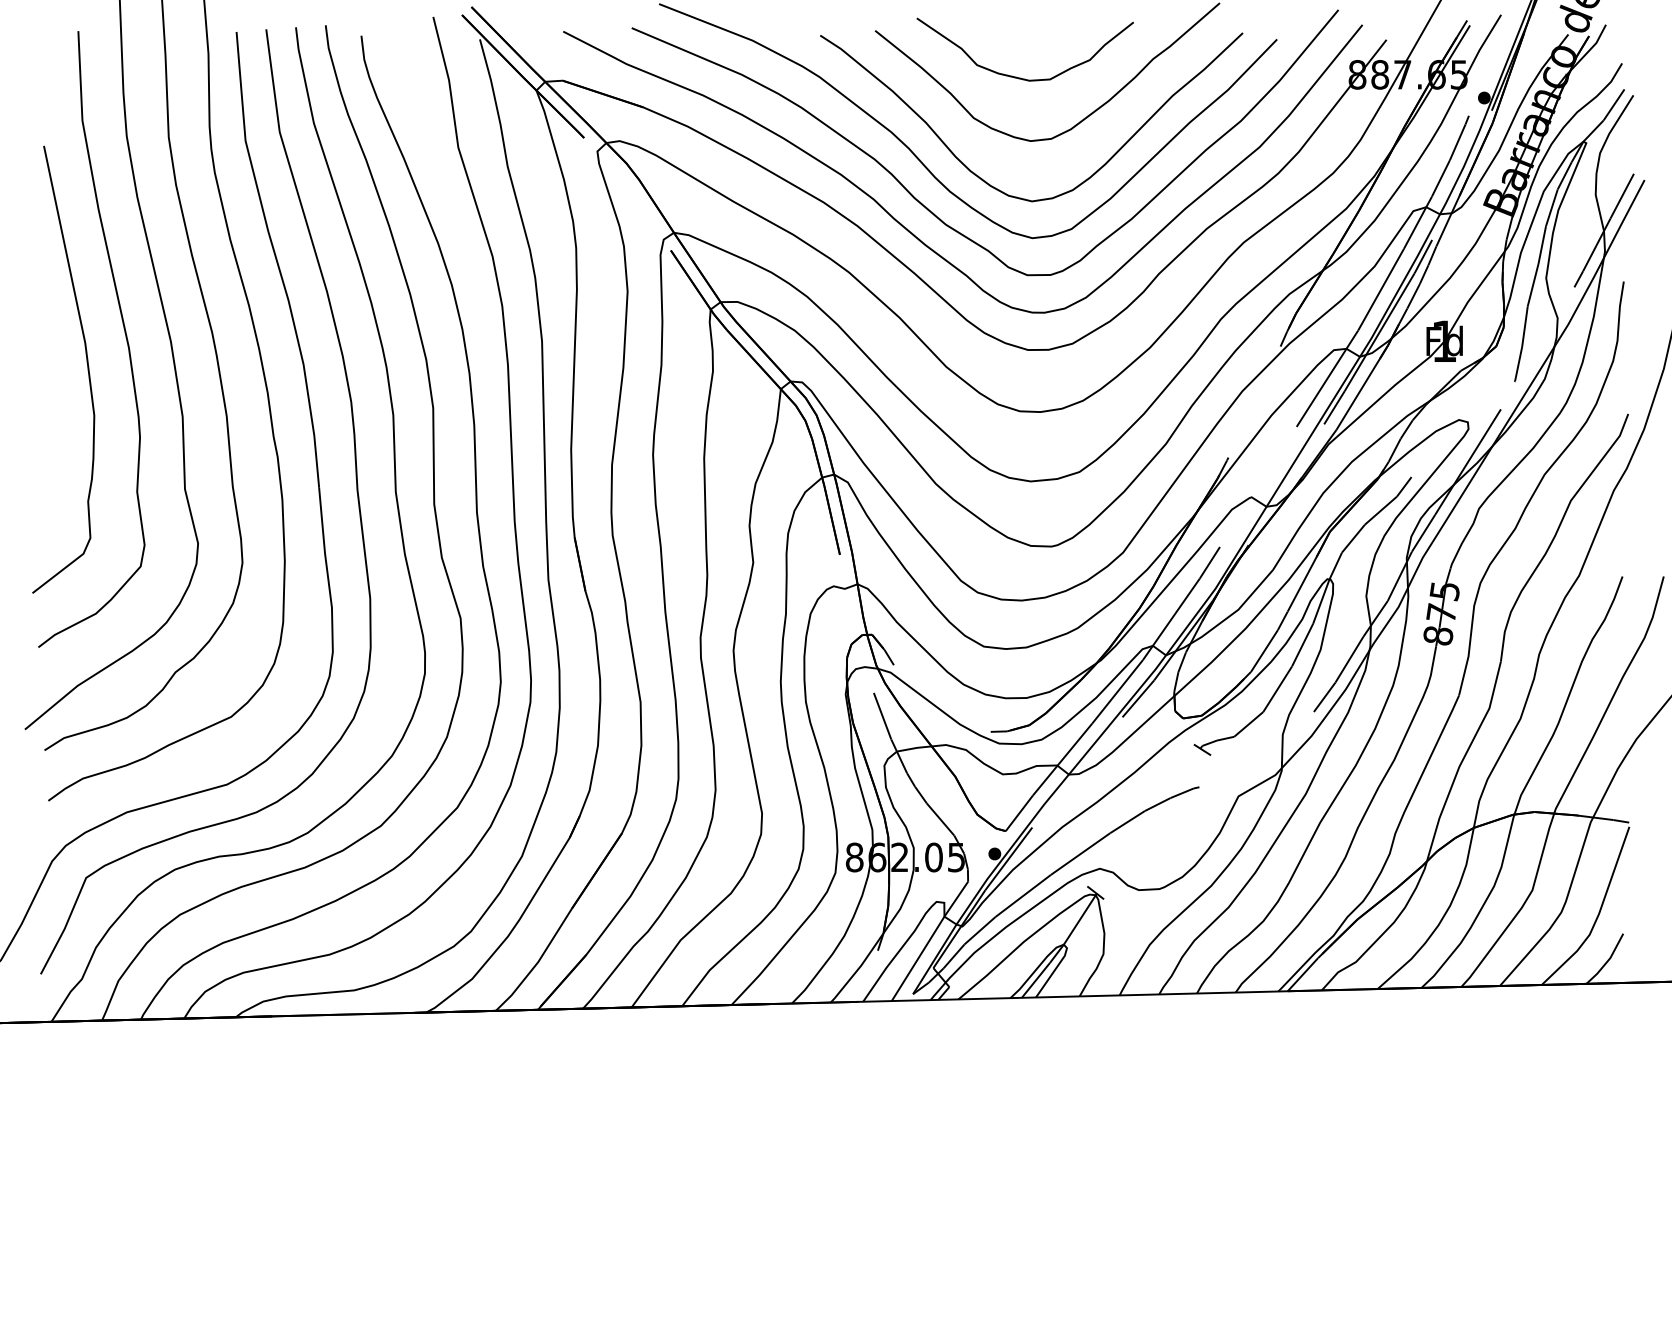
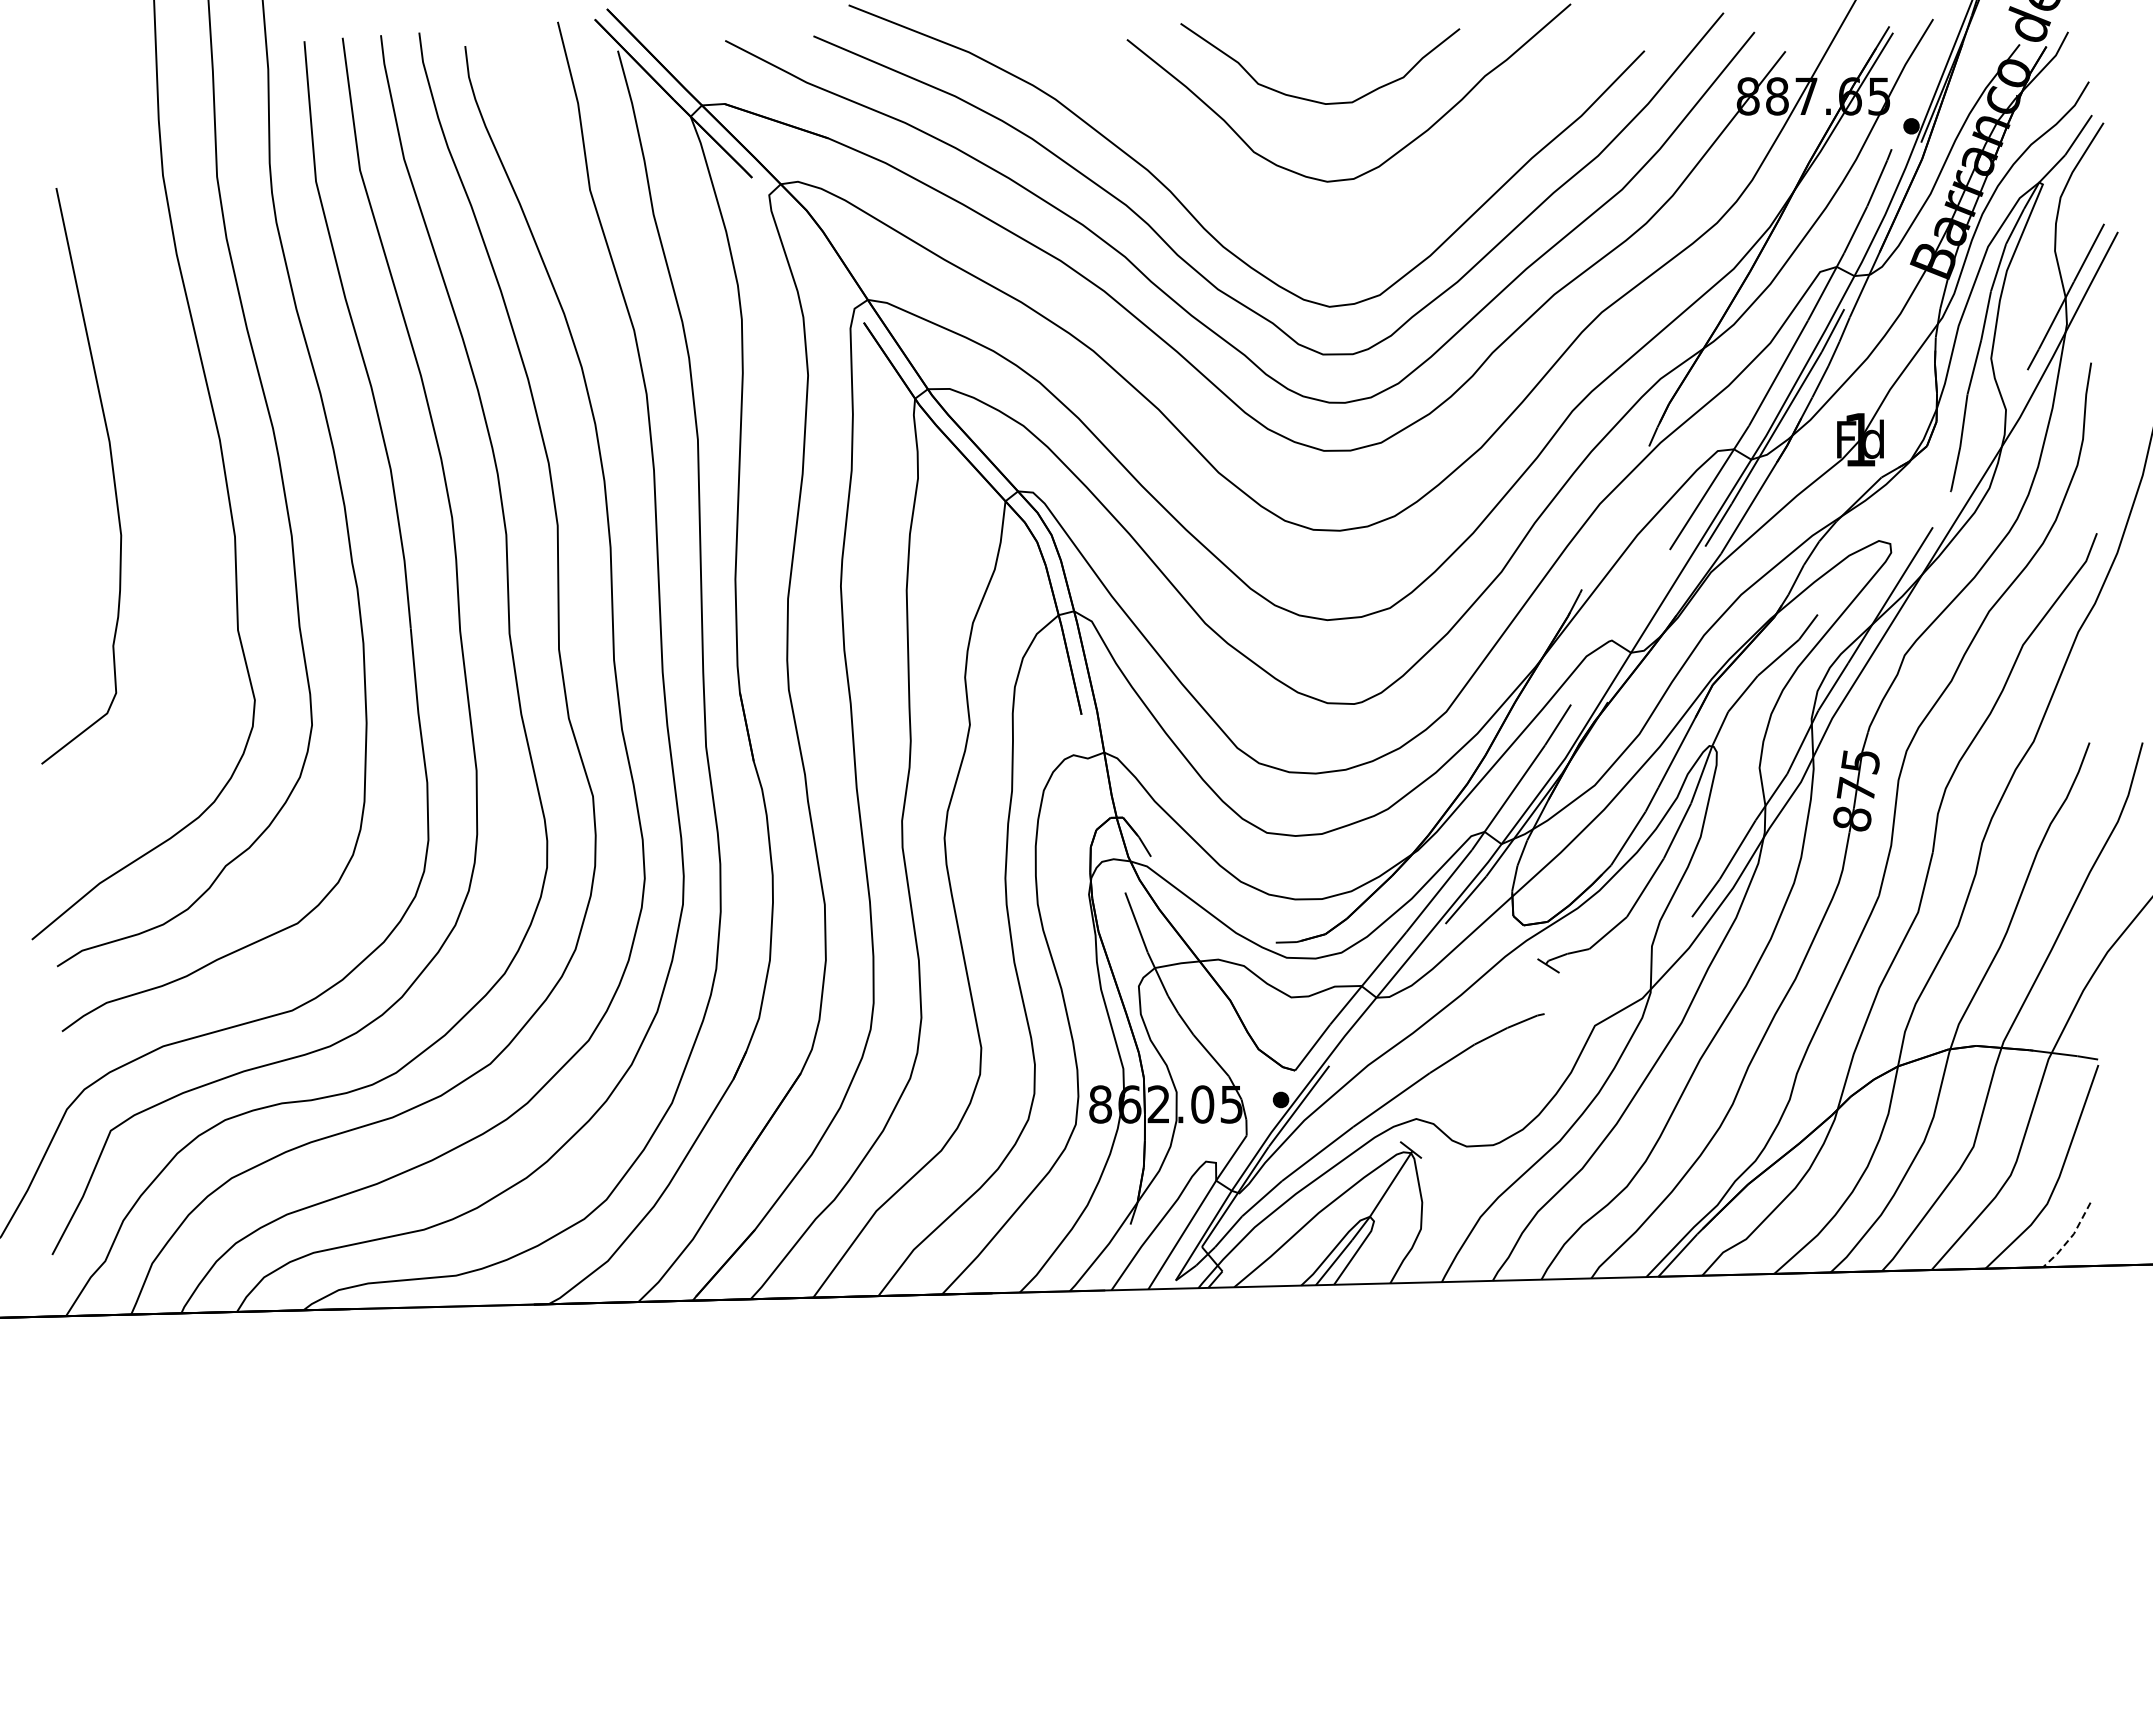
curve: (985, 181) -> (1269, 233), removed
curve: (124, 333) -> (160, 429), removed
line: (1607, 961) -> (2070, 1238), solid -> dashed

